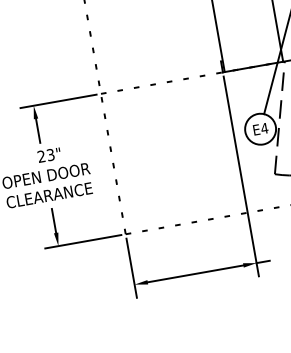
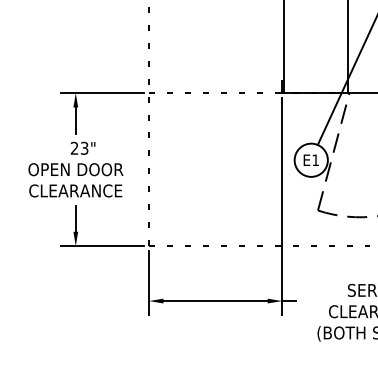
text: (264, 127) -> (315, 159), E4 -> E1

